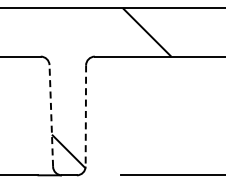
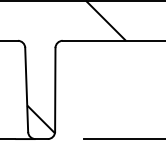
line: (51, 115) -> (26, 89), dashed -> solid
line: (85, 115) -> (54, 89), dashed -> solid

